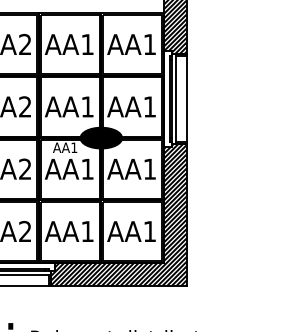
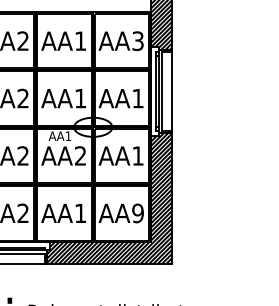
text: (149, 44) -> (137, 41), AA1 -> AA3
fill: (101, 137) -> (93, 126), removed
text: (87, 168) -> (80, 155), AA1 -> AA2
text: (149, 231) -> (137, 213), AA1 -> AA9

